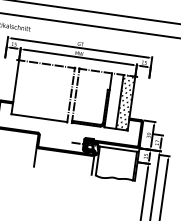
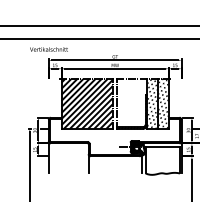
hatch: (43, 90) -> (87, 103), added
hatch: (113, 100) -> (152, 103), added

